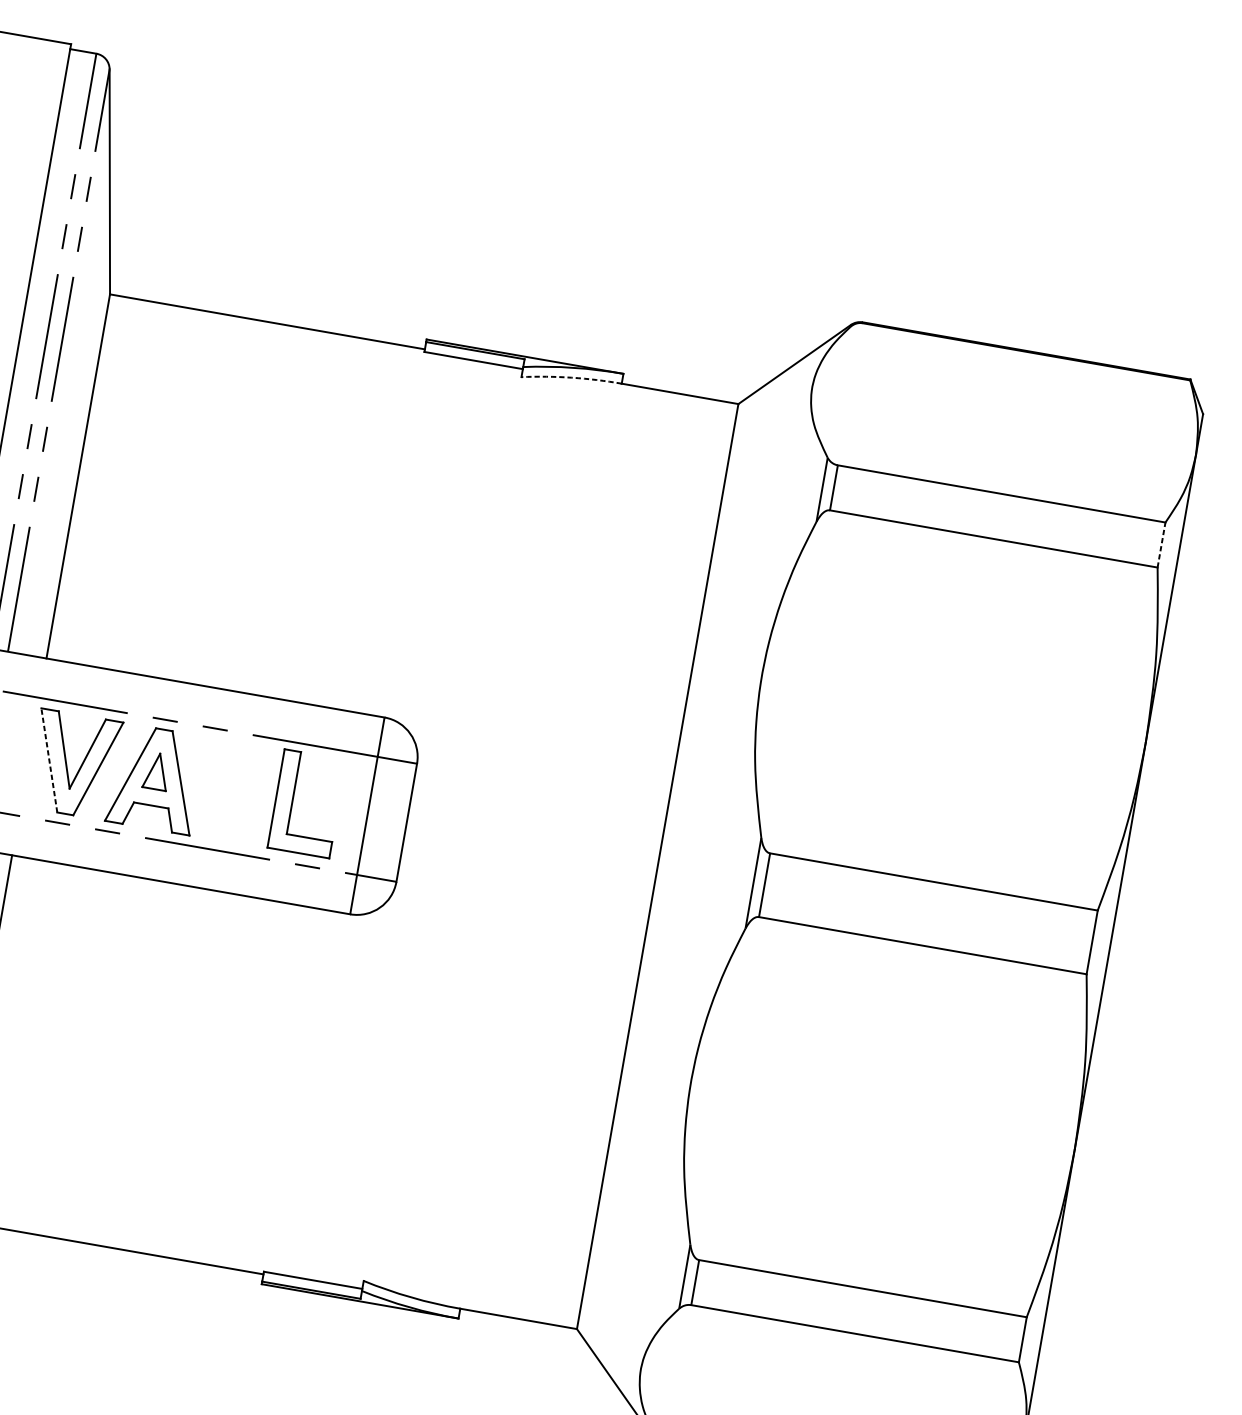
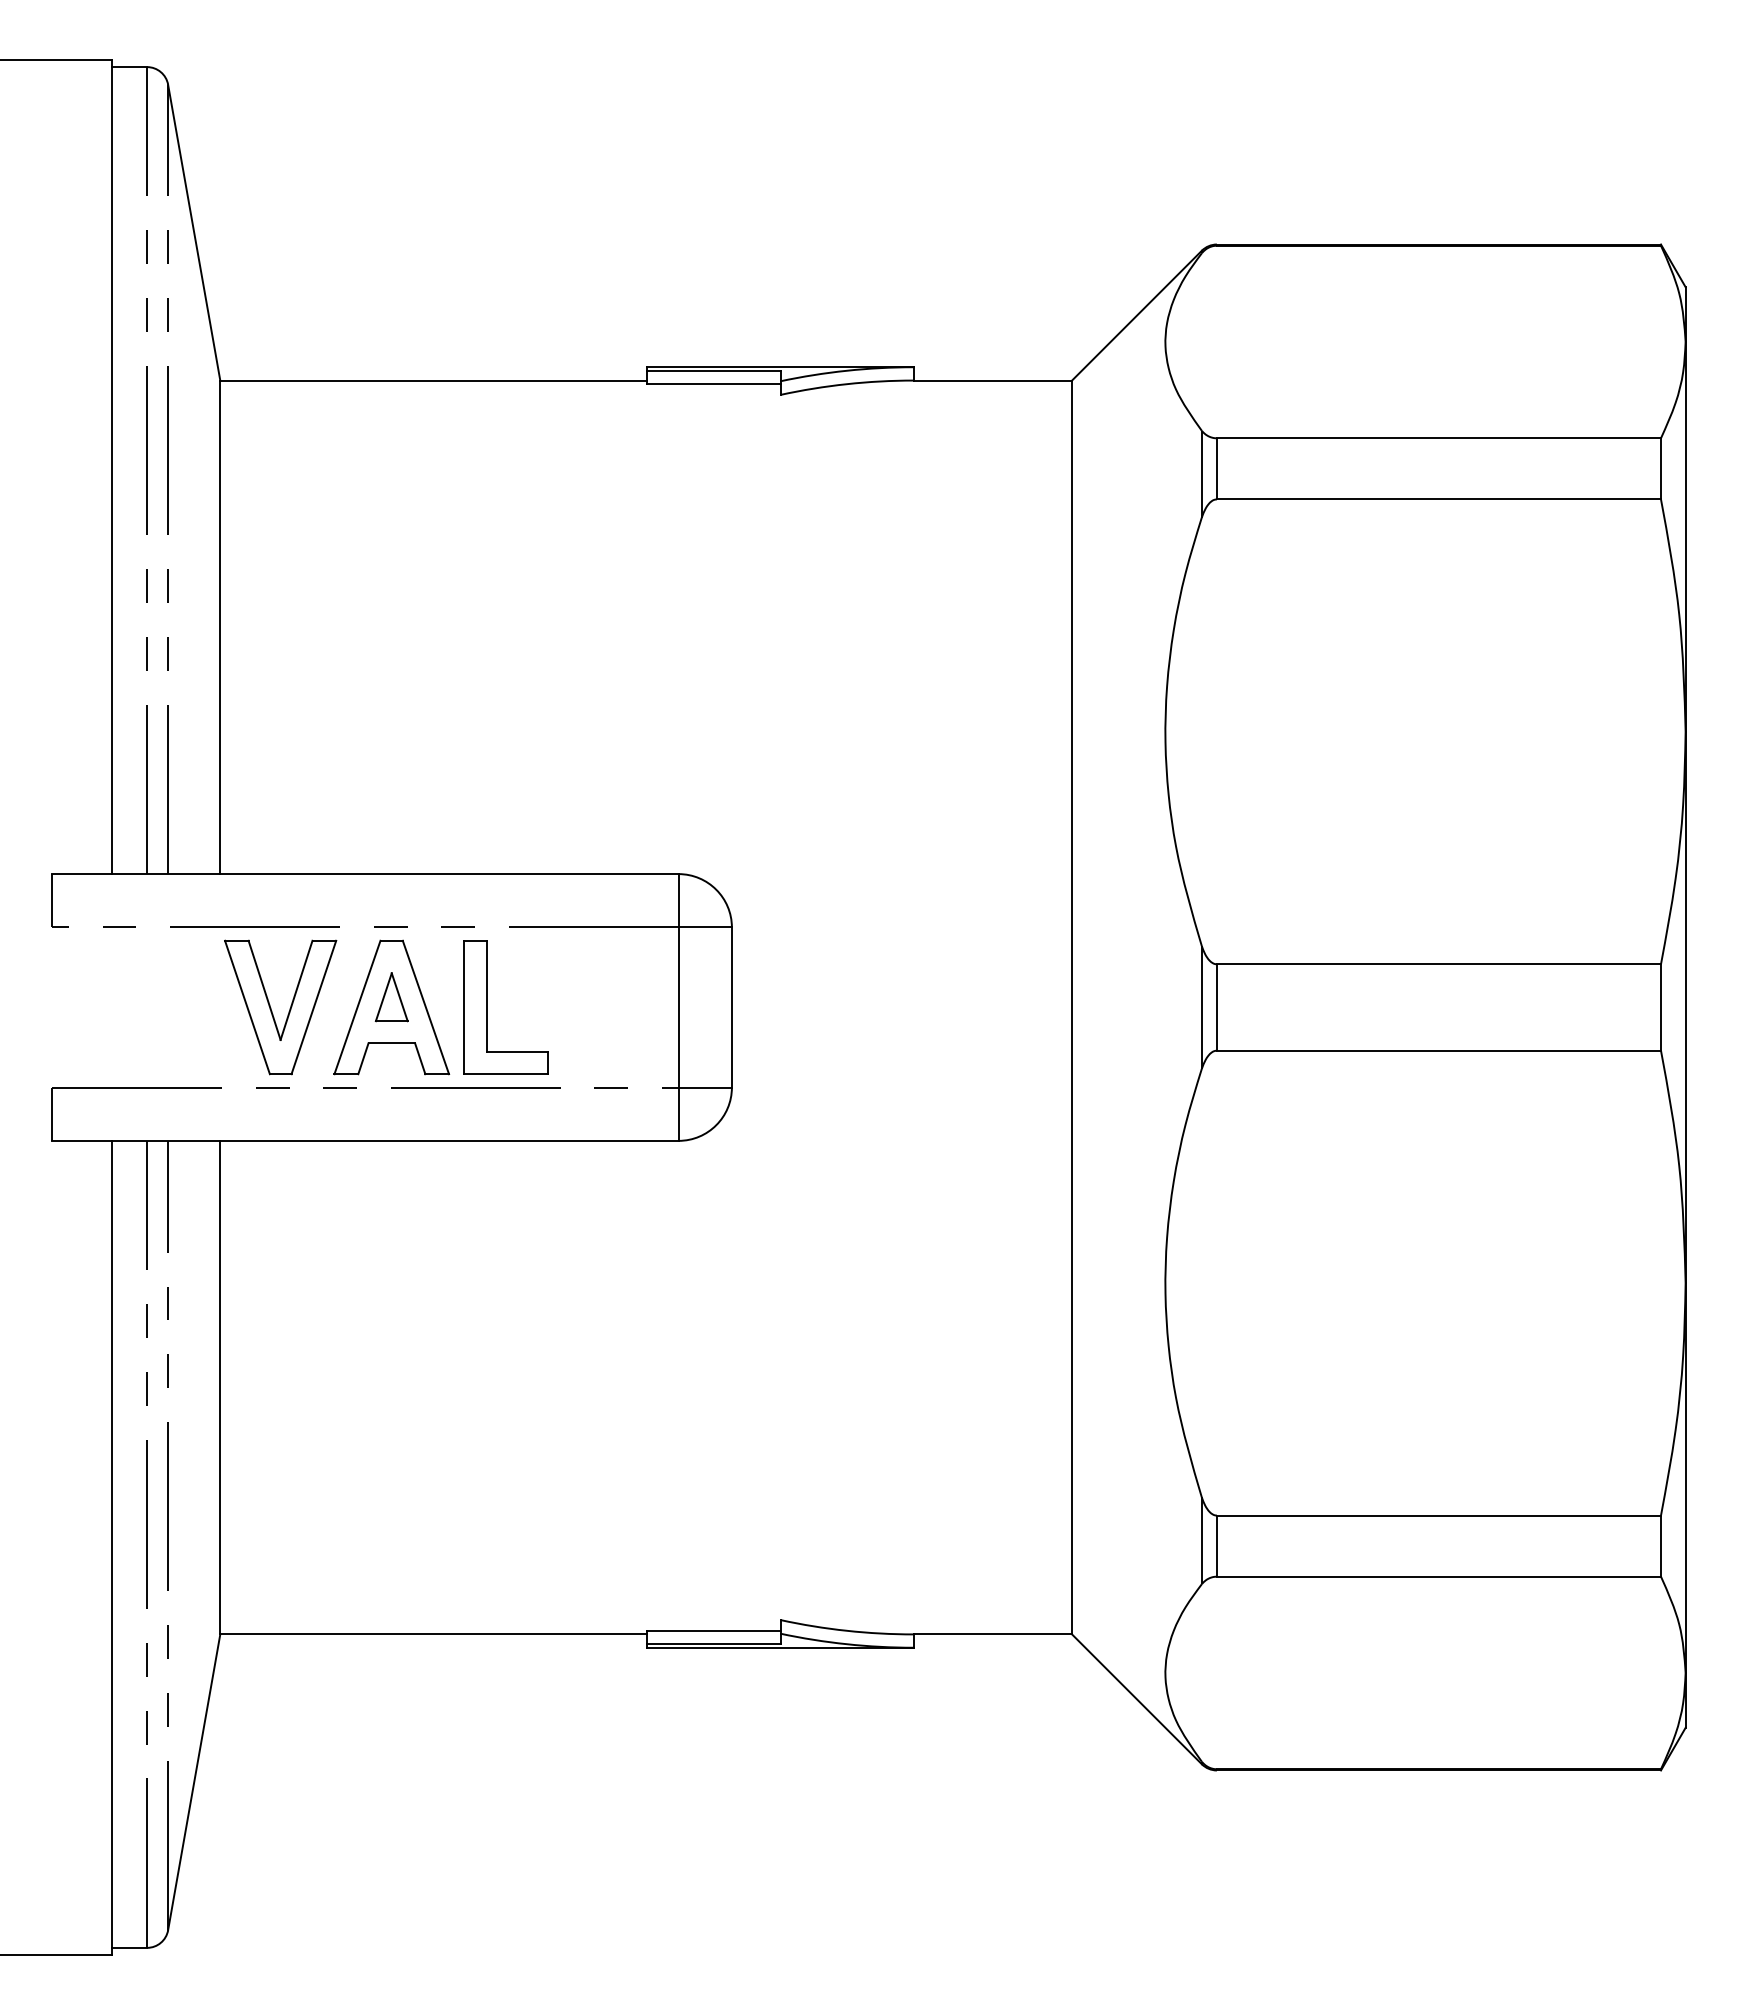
arc: (571, 377) -> (846, 384), dashed -> solid
line: (1161, 544) -> (1660, 468), dashed -> solid
line: (49, 760) -> (247, 1007), dashed -> solid
part: (293, 801) -> (487, 1007), moved

